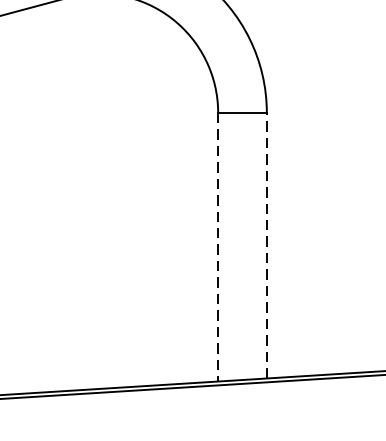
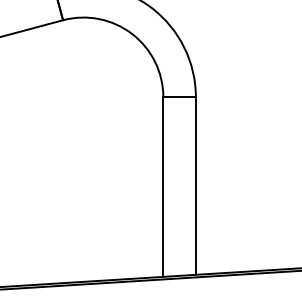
line: (266, 246) -> (195, 186), dashed -> solid
line: (218, 247) -> (163, 187), dashed -> solid

